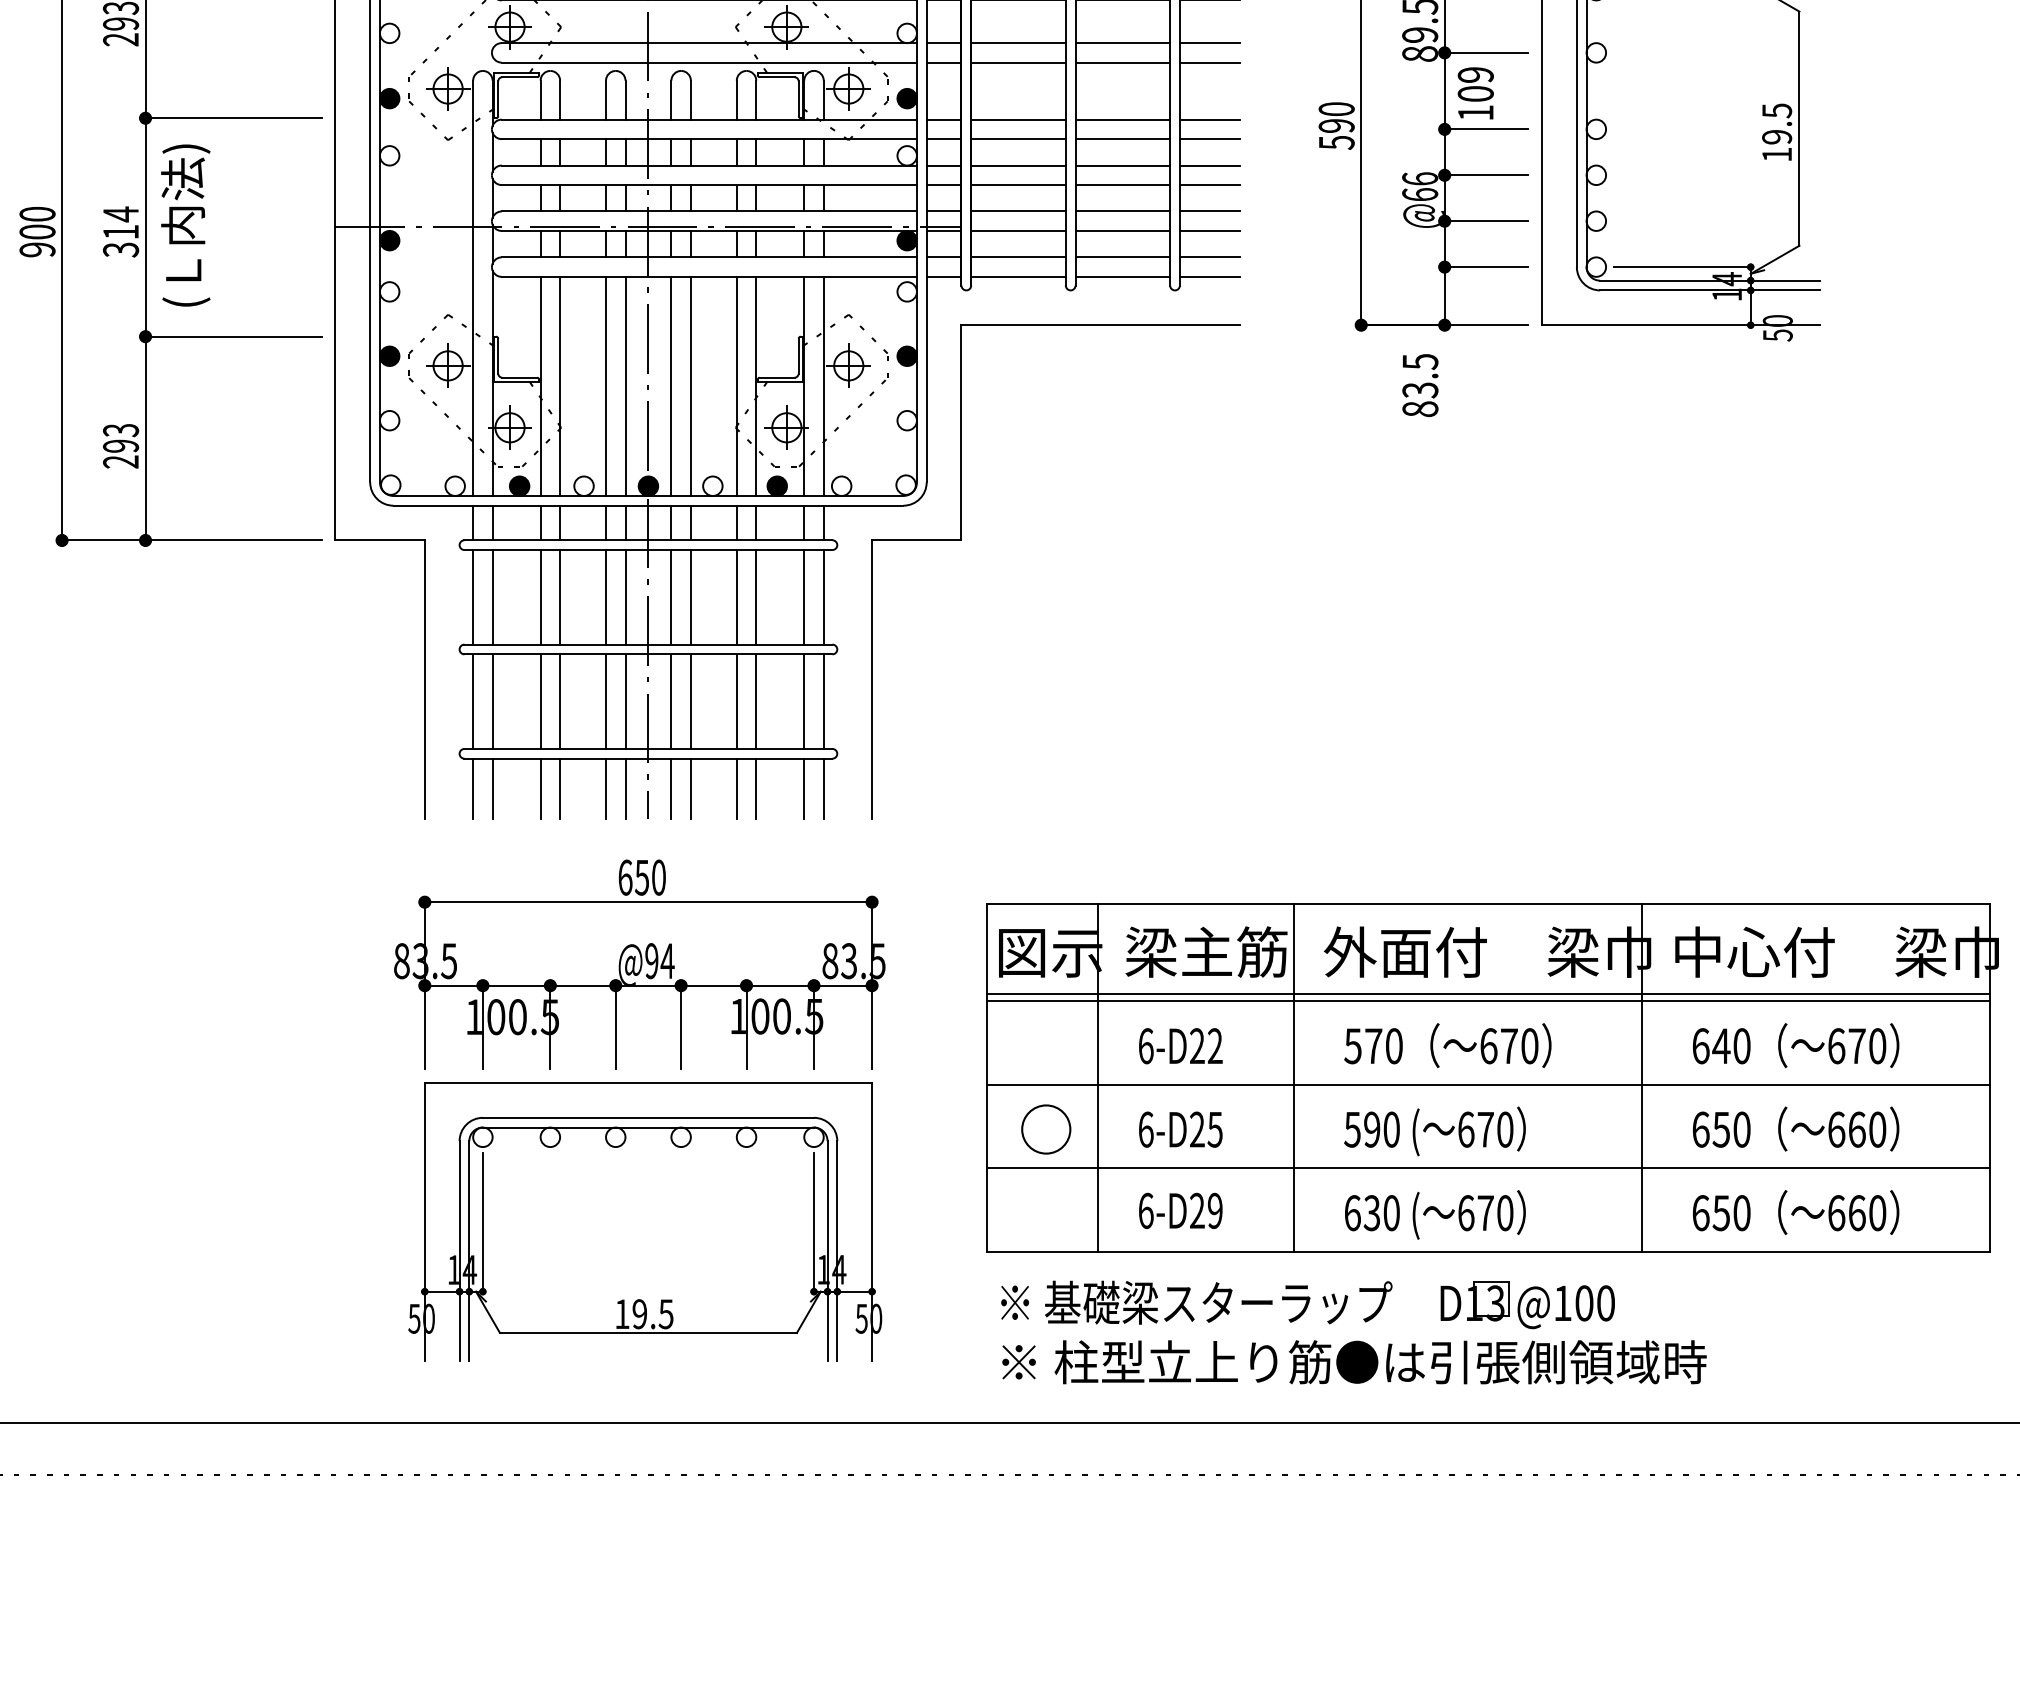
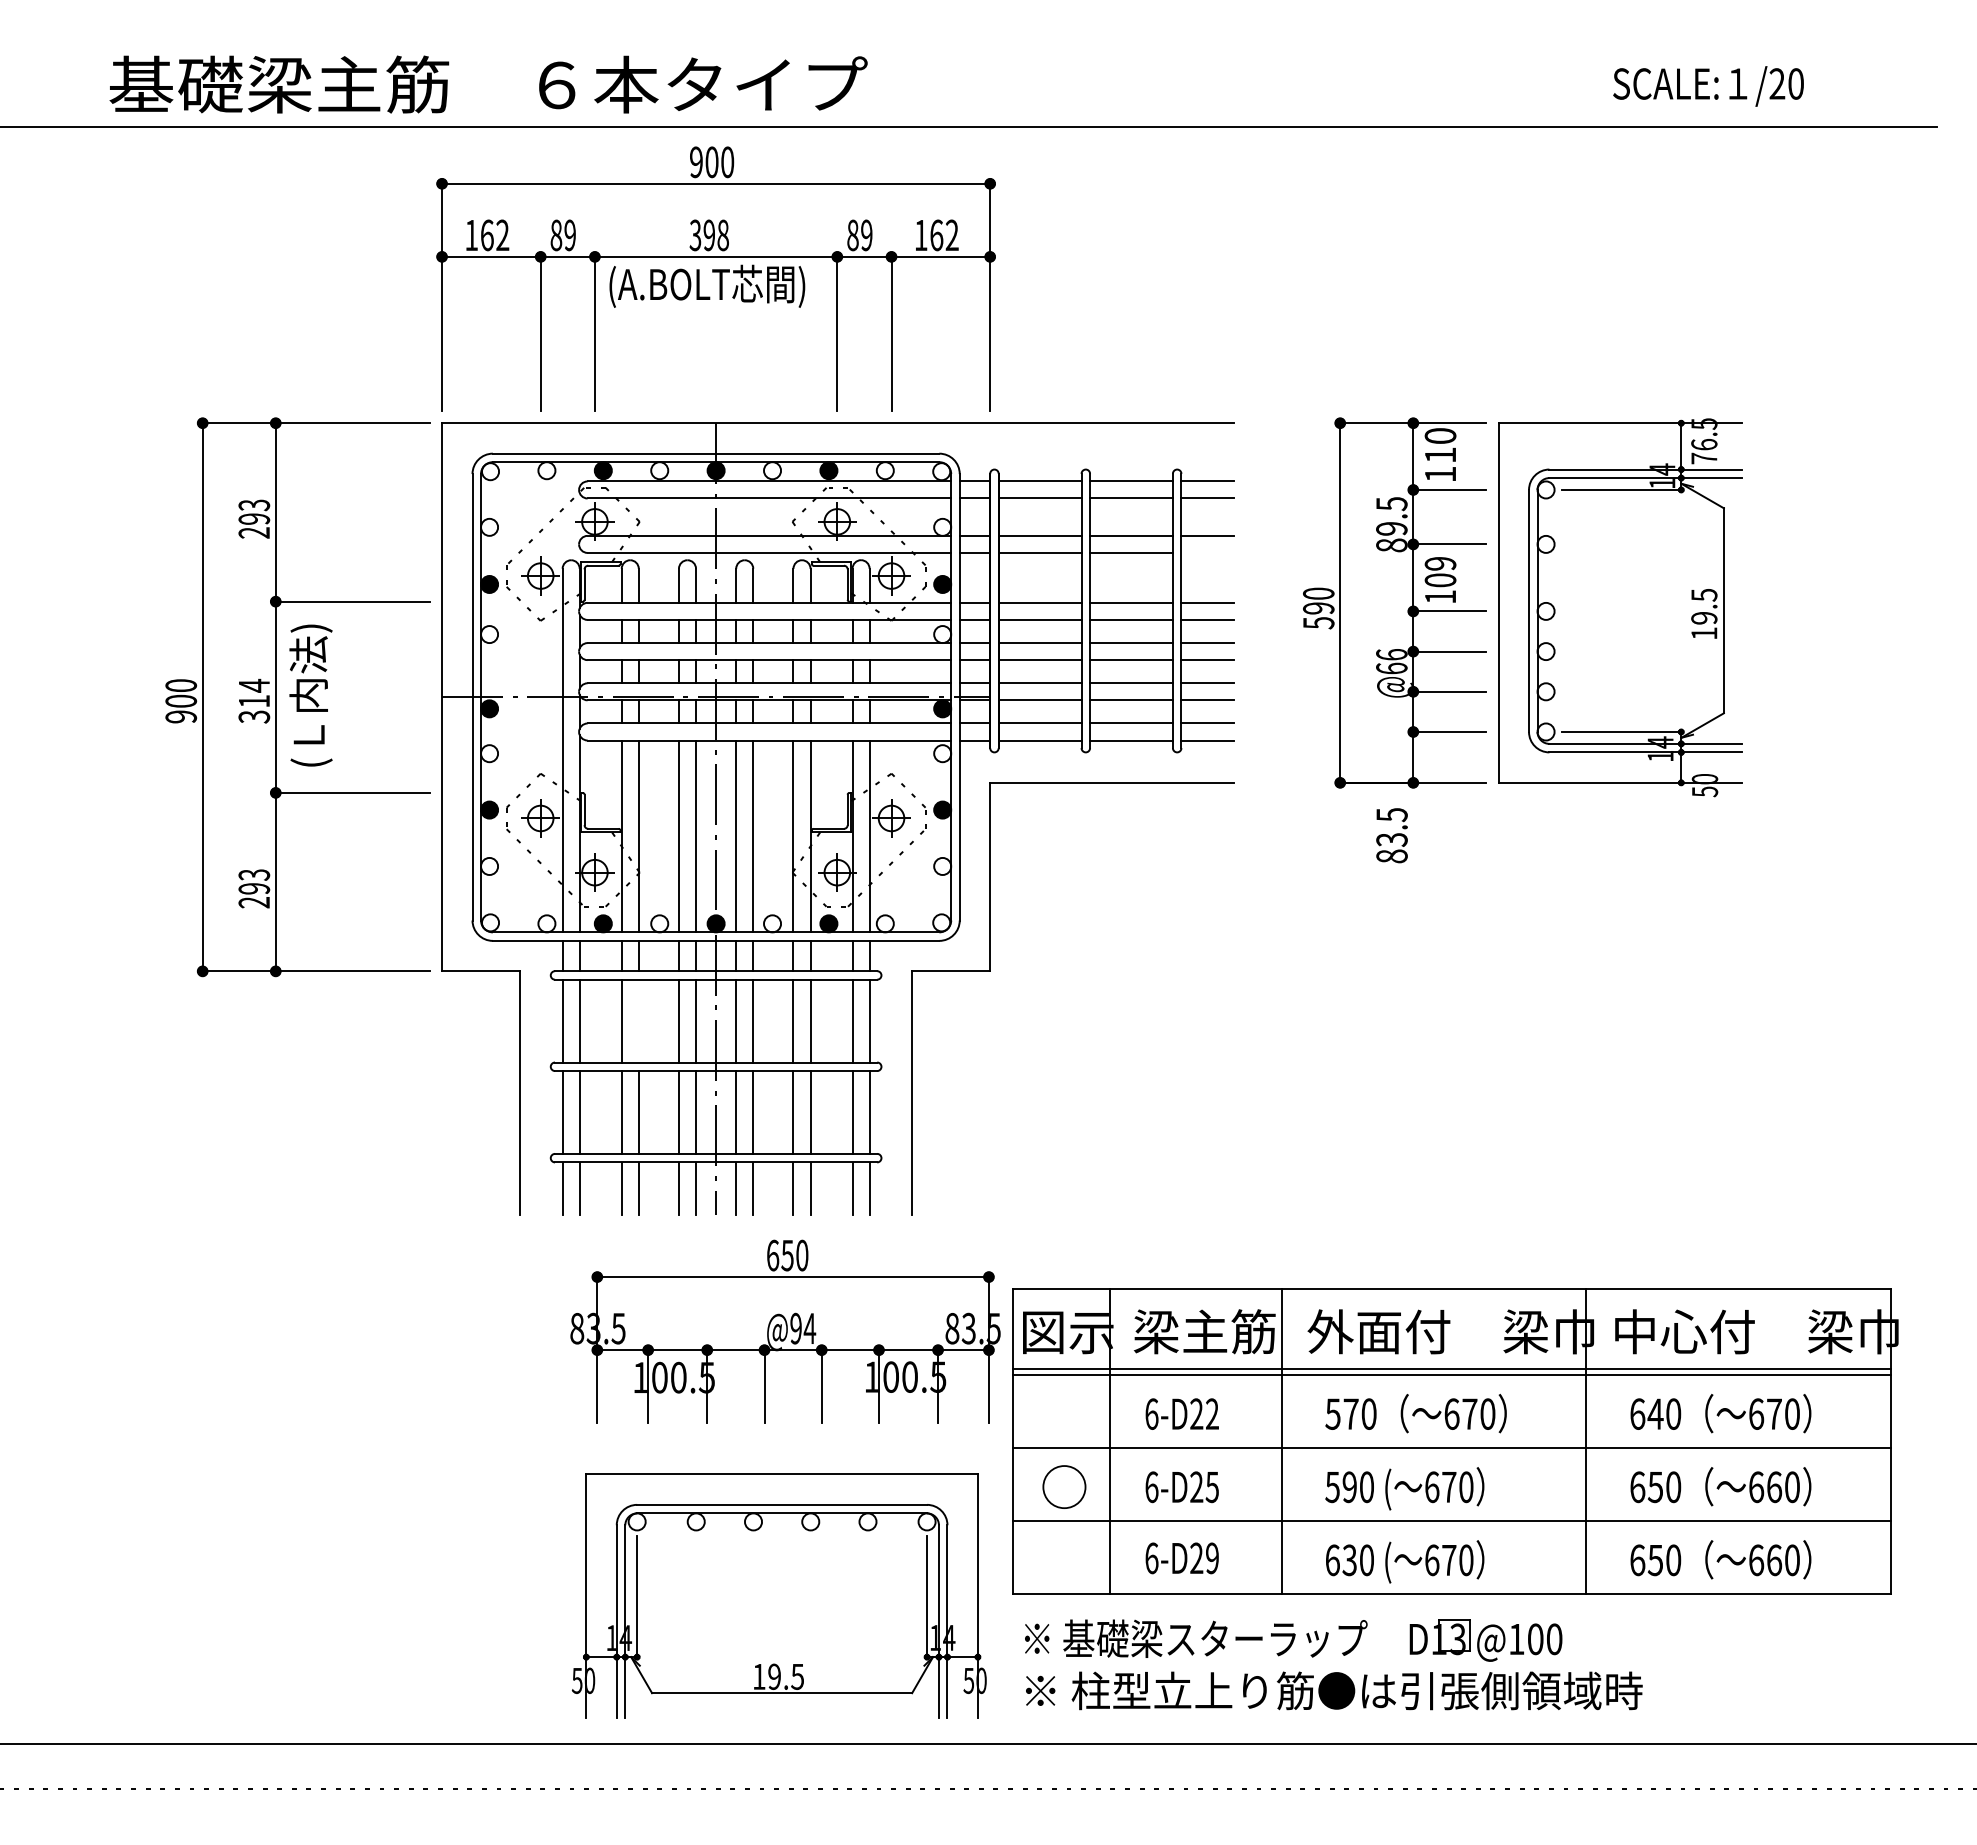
line: (1209, 62) -> (1207, 552), removed
line: (559, 596) -> (638, 1020), removed
part: (639, 964) -> (785, 1331), moved
part: (644, 1221) -> (778, 1595), moved

